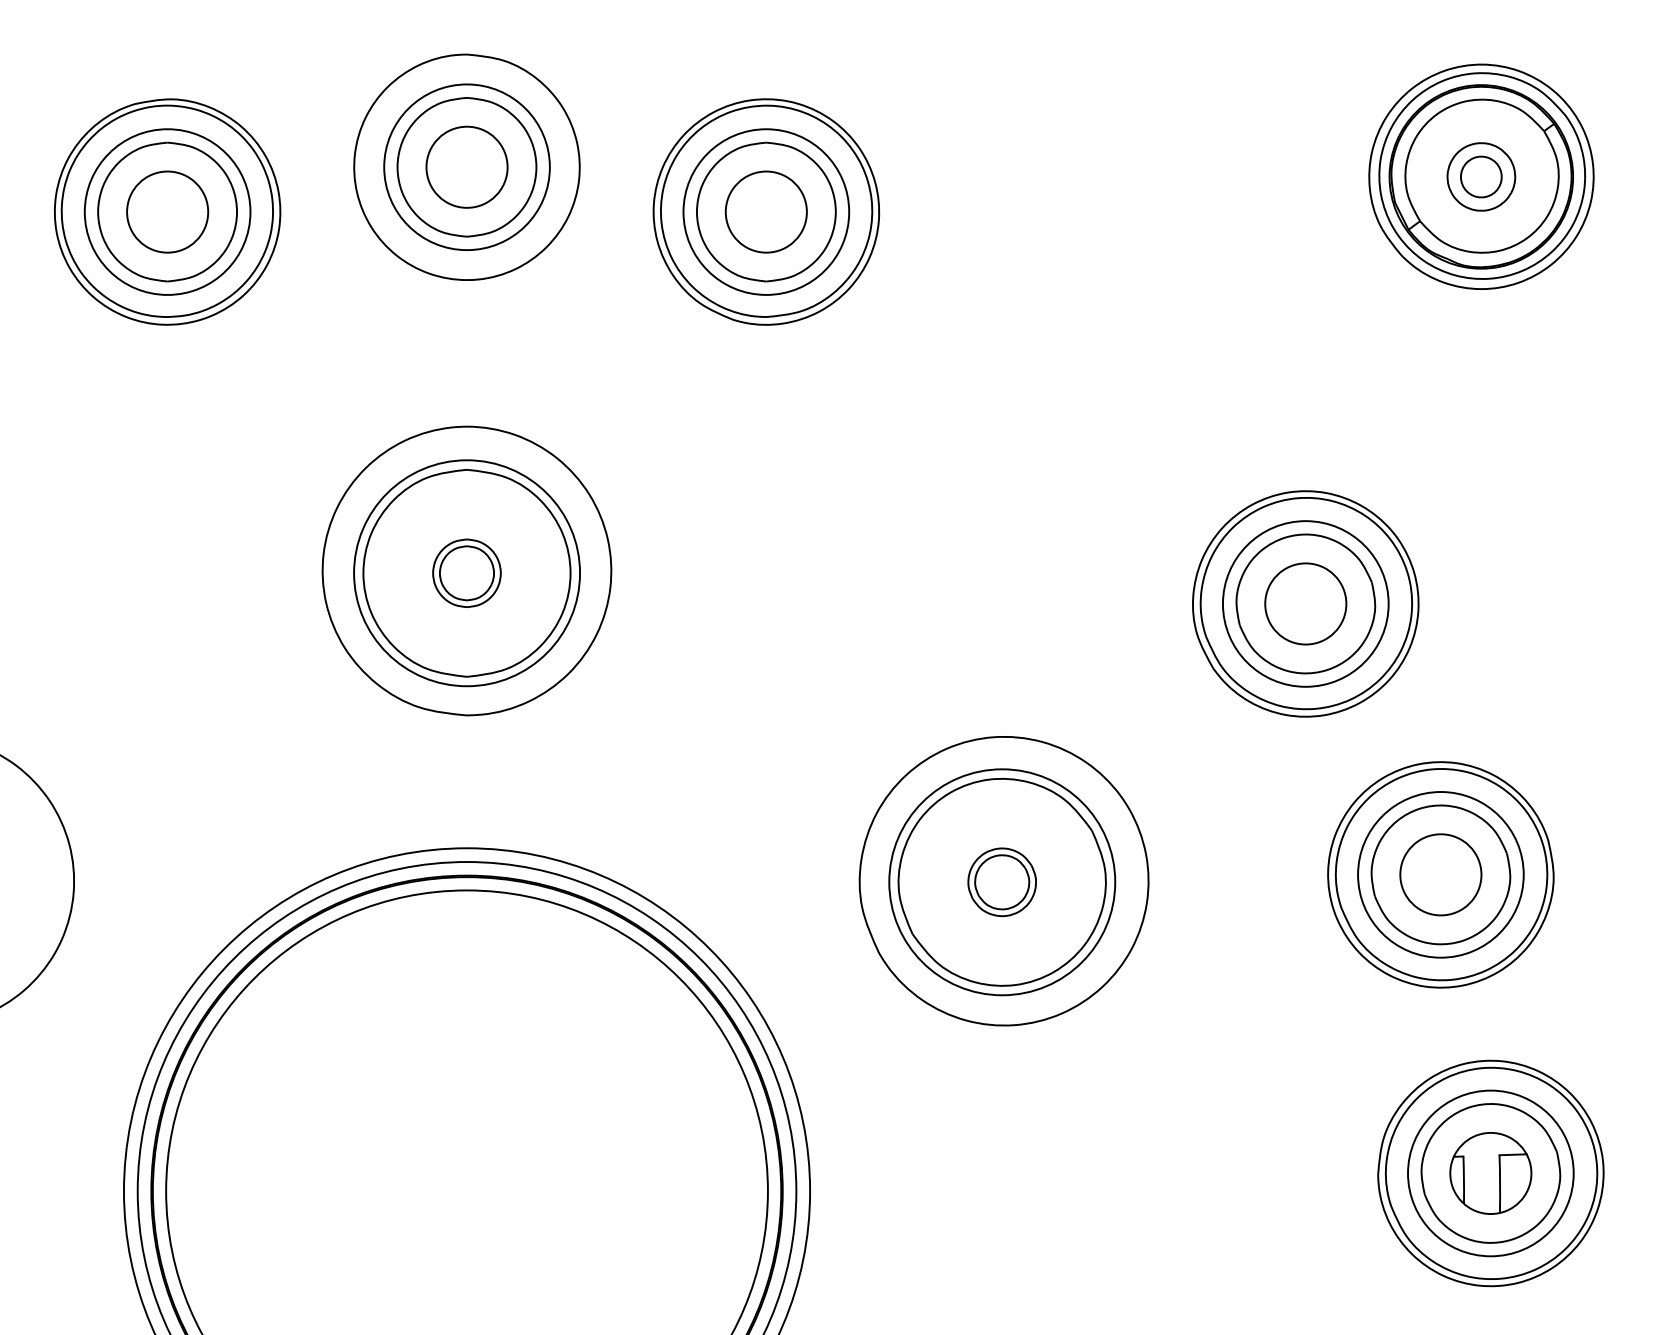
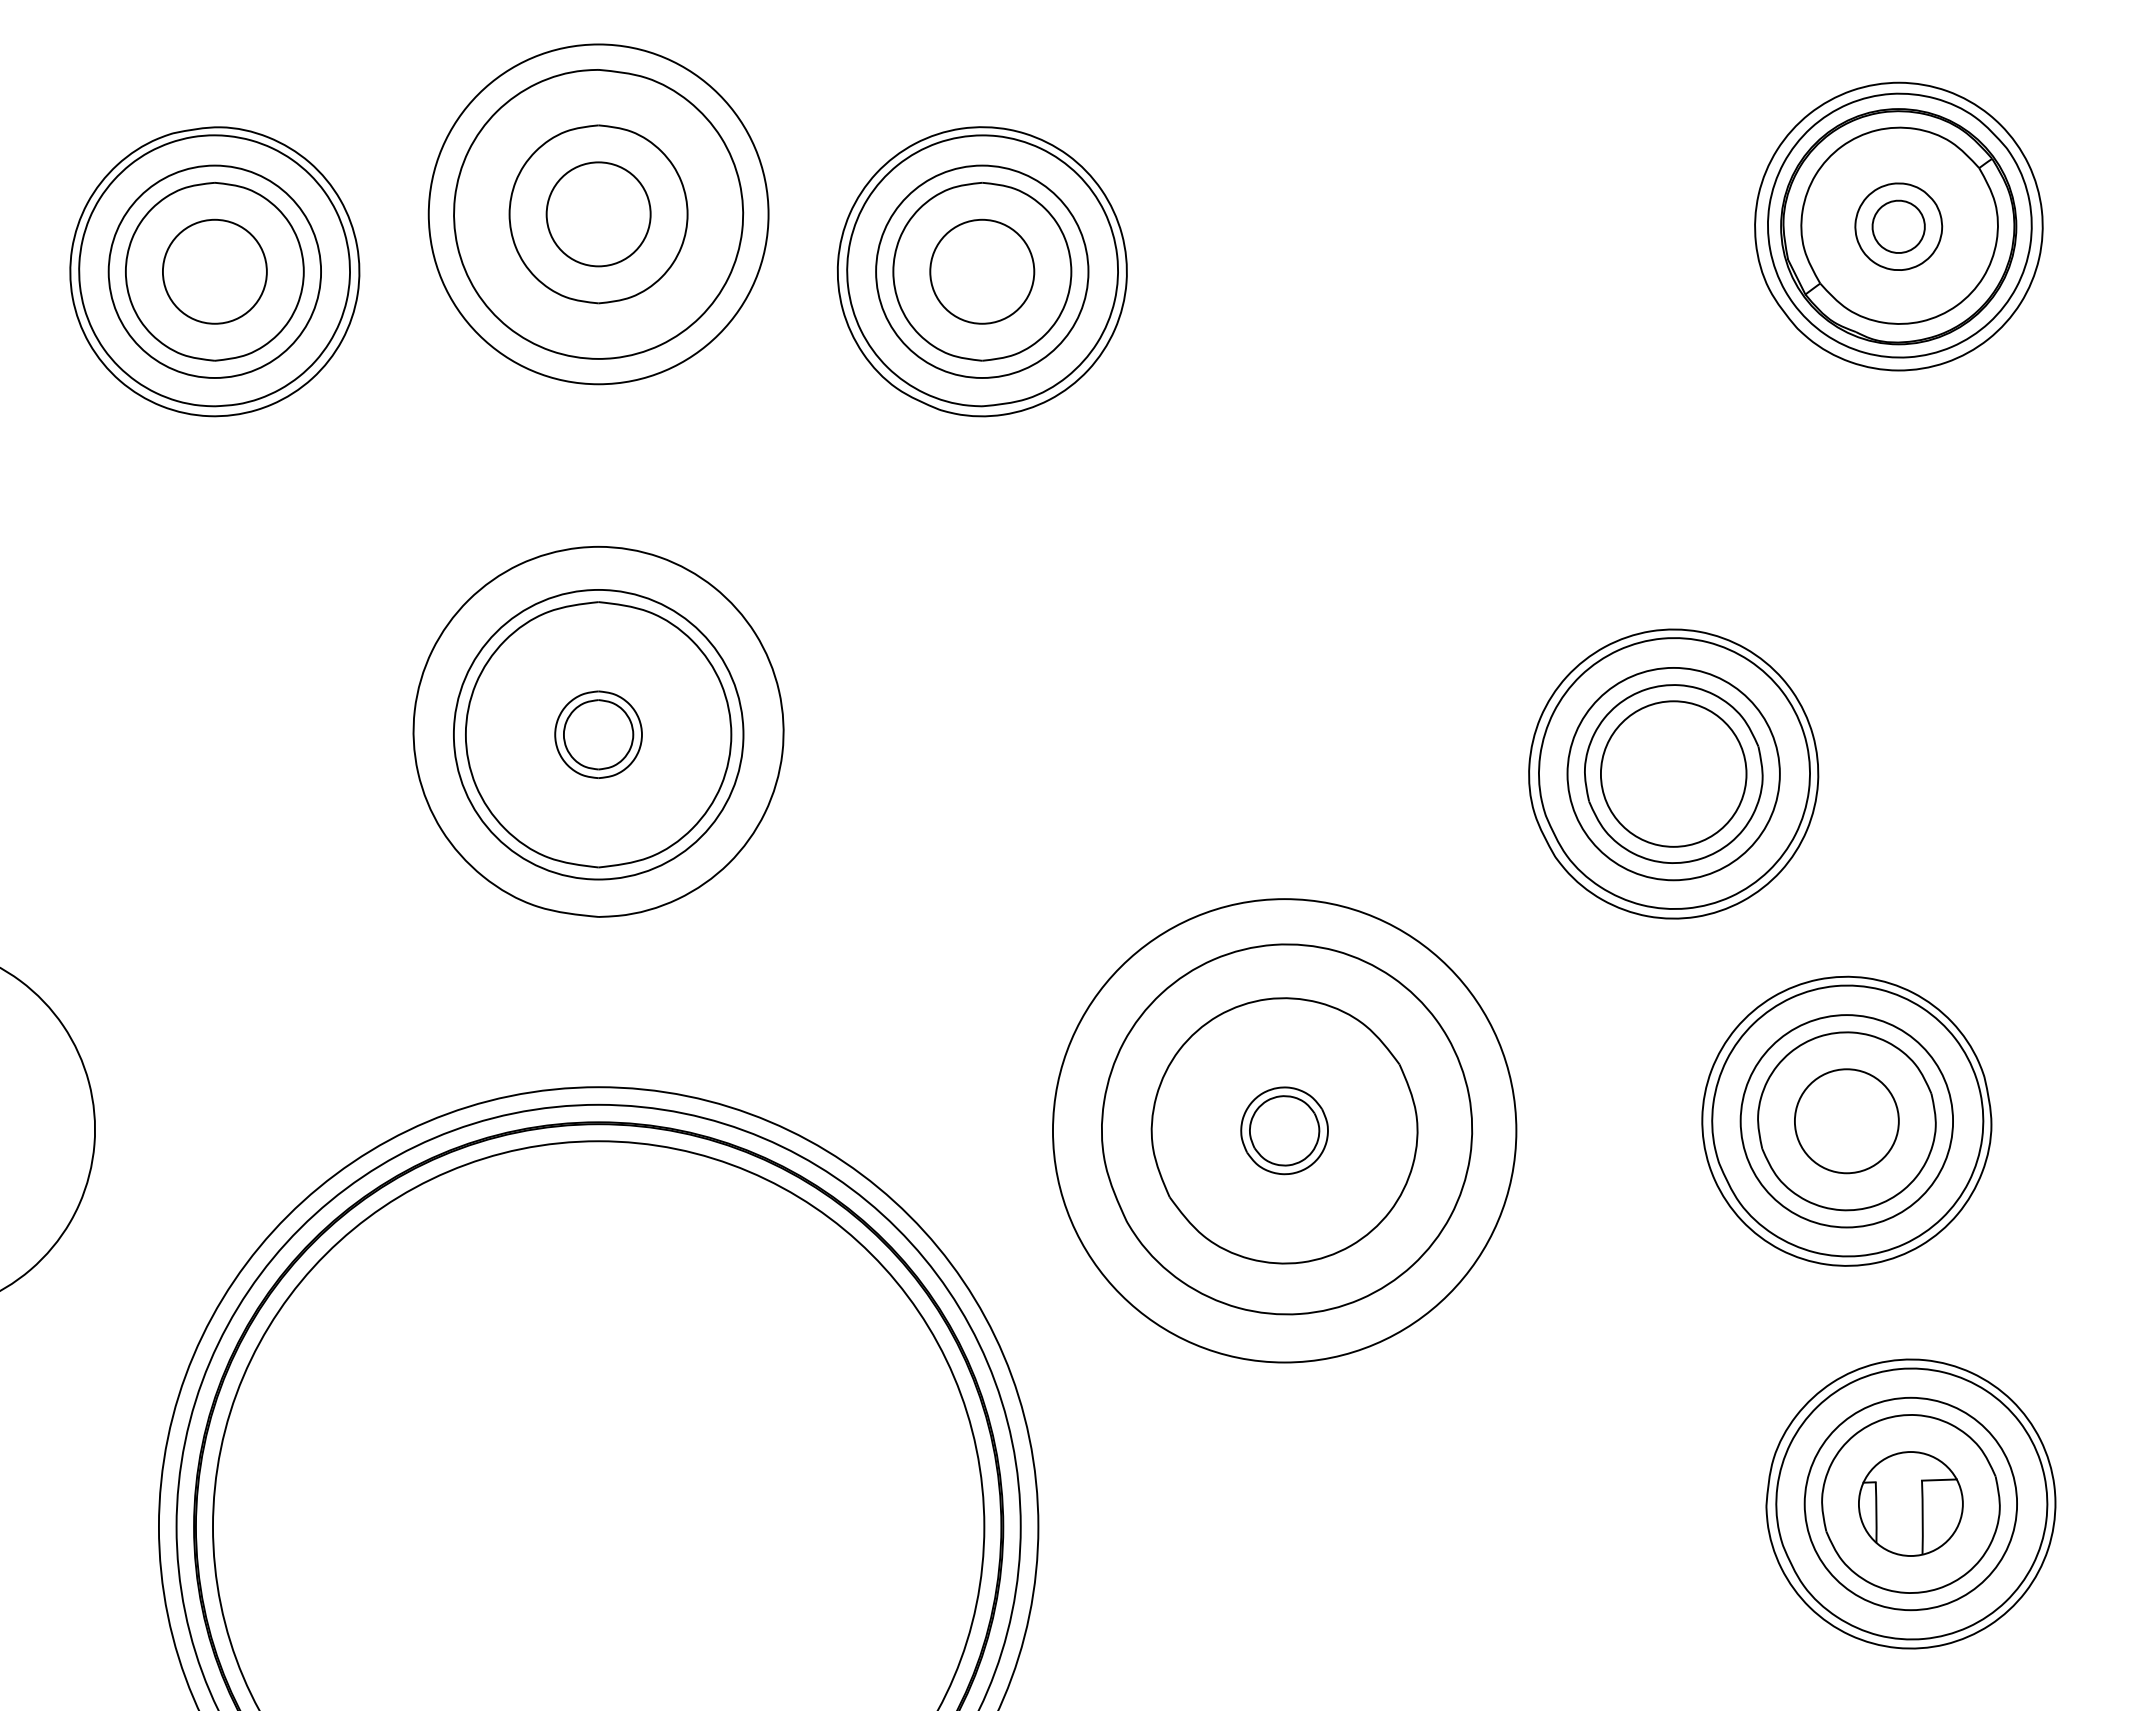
circle: (466, 167) -> (598, 214), size x1.6
circle: (1305, 604) -> (1673, 774), size x1.4
circle: (1002, 882) -> (1284, 1130), size x1.6

